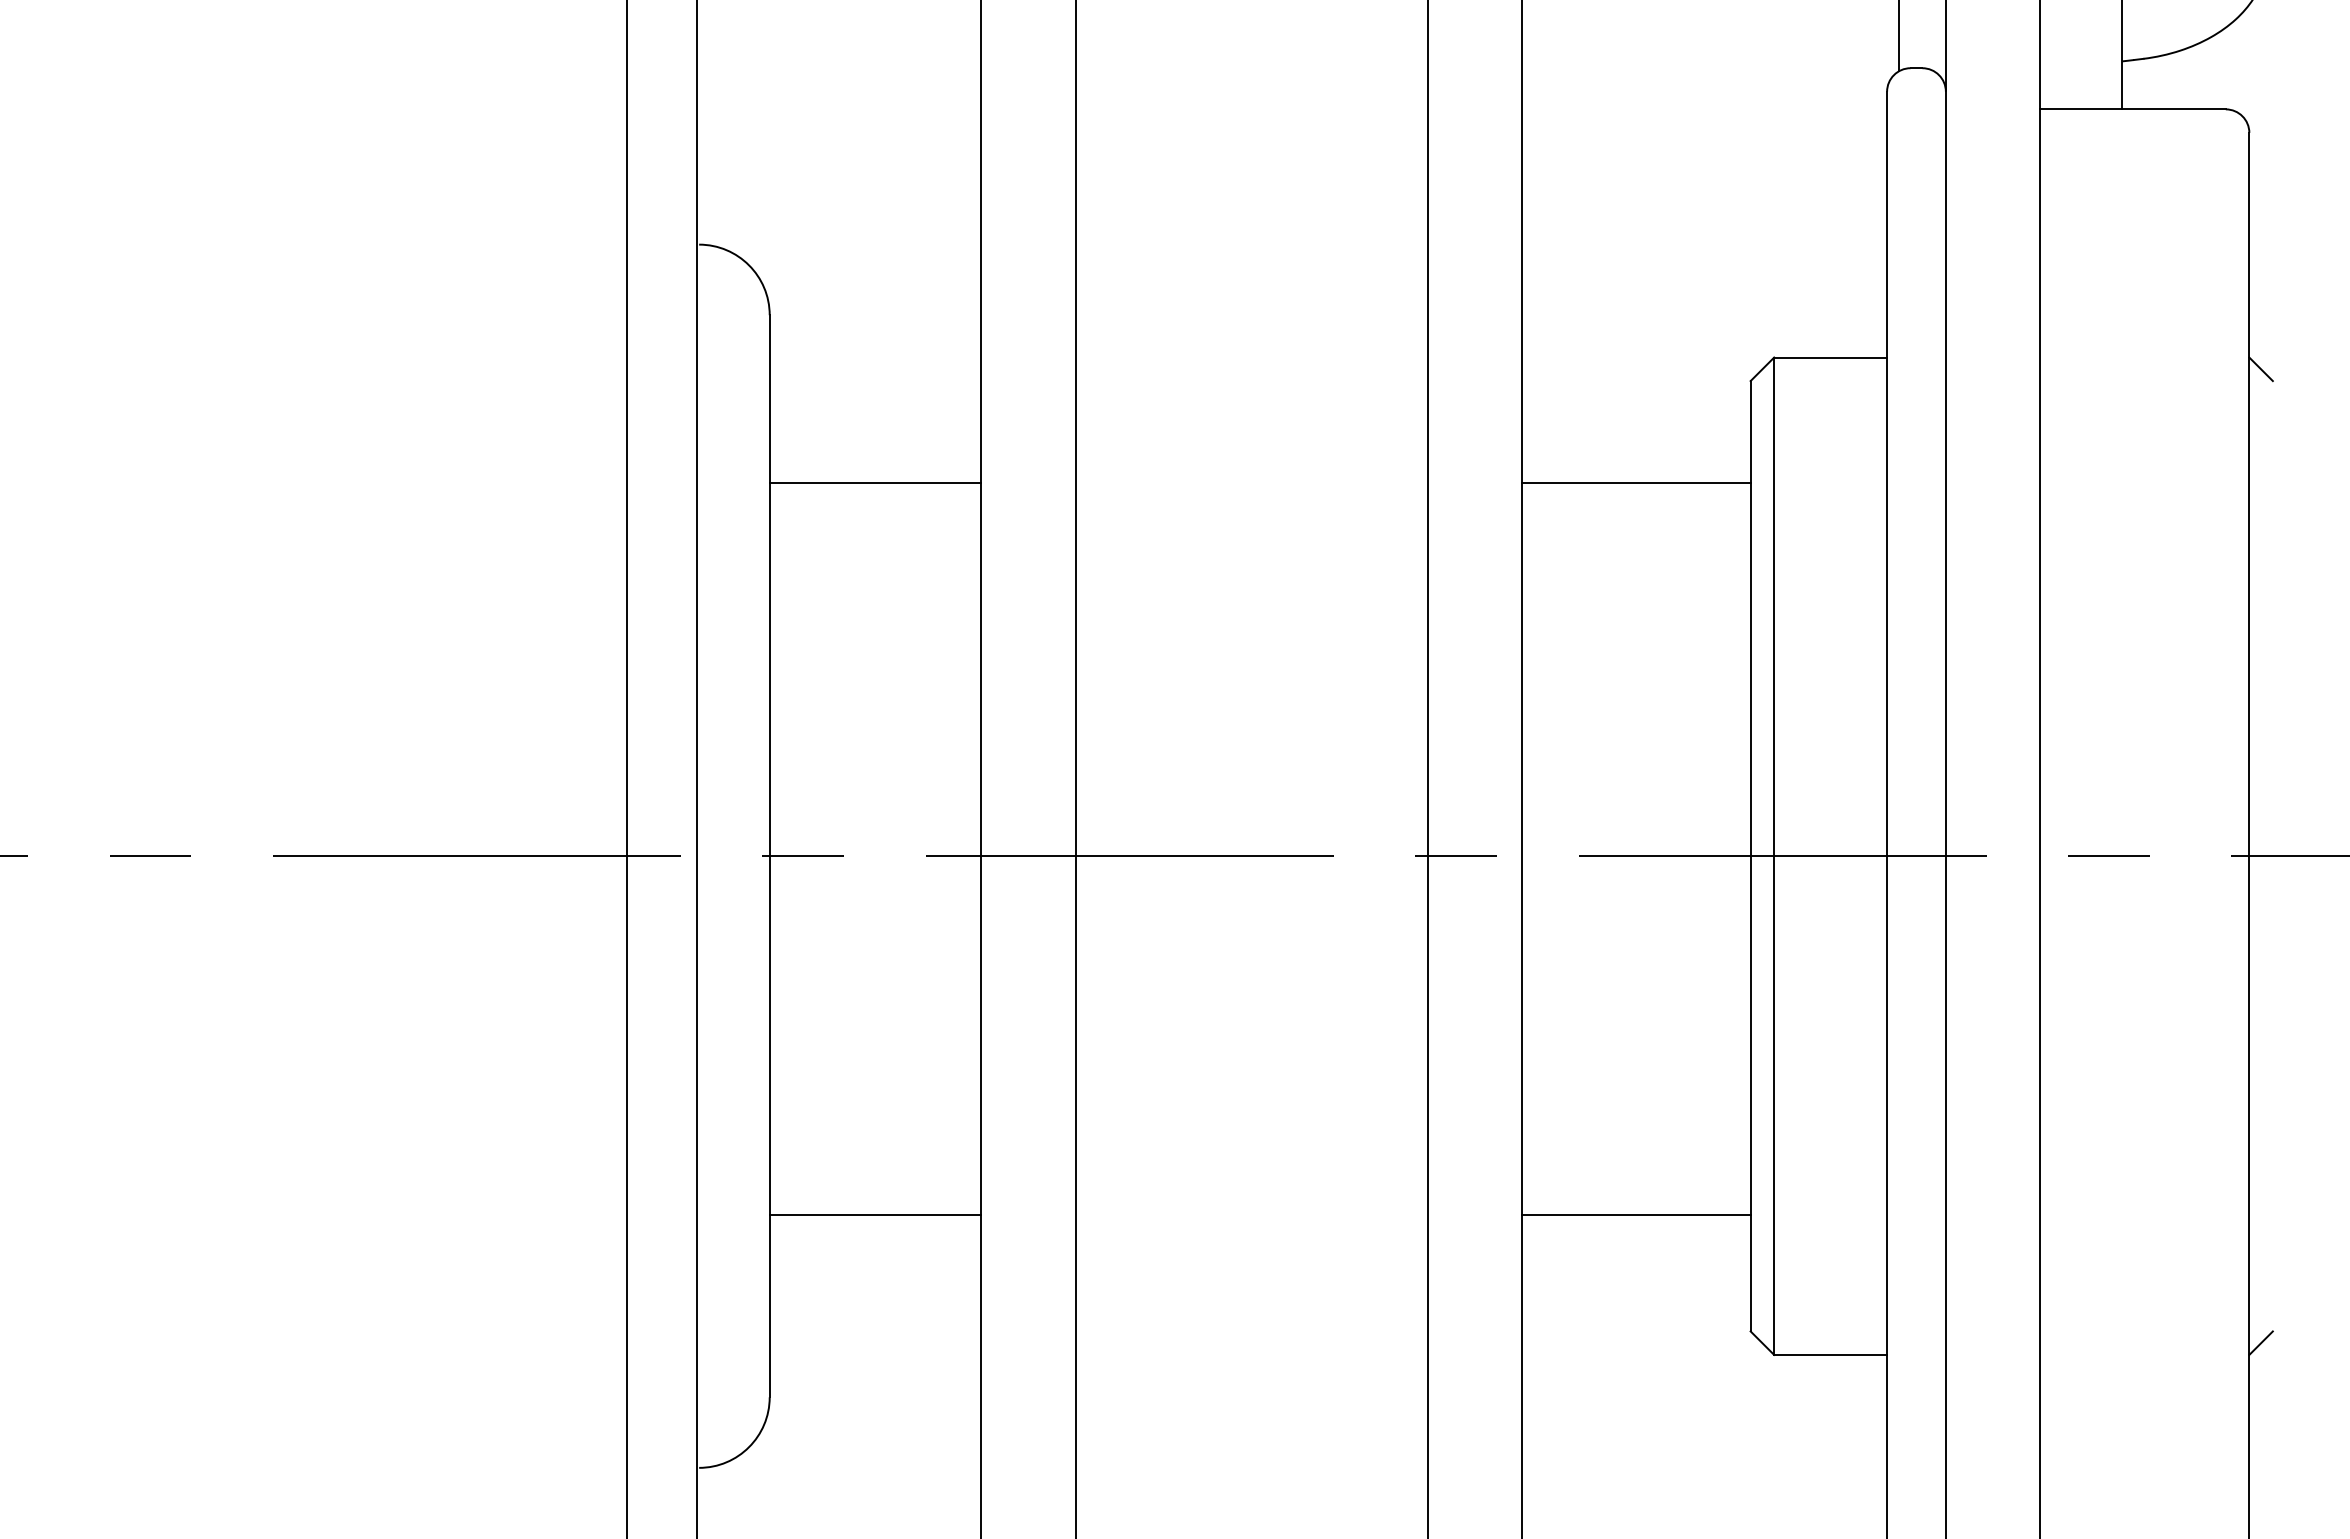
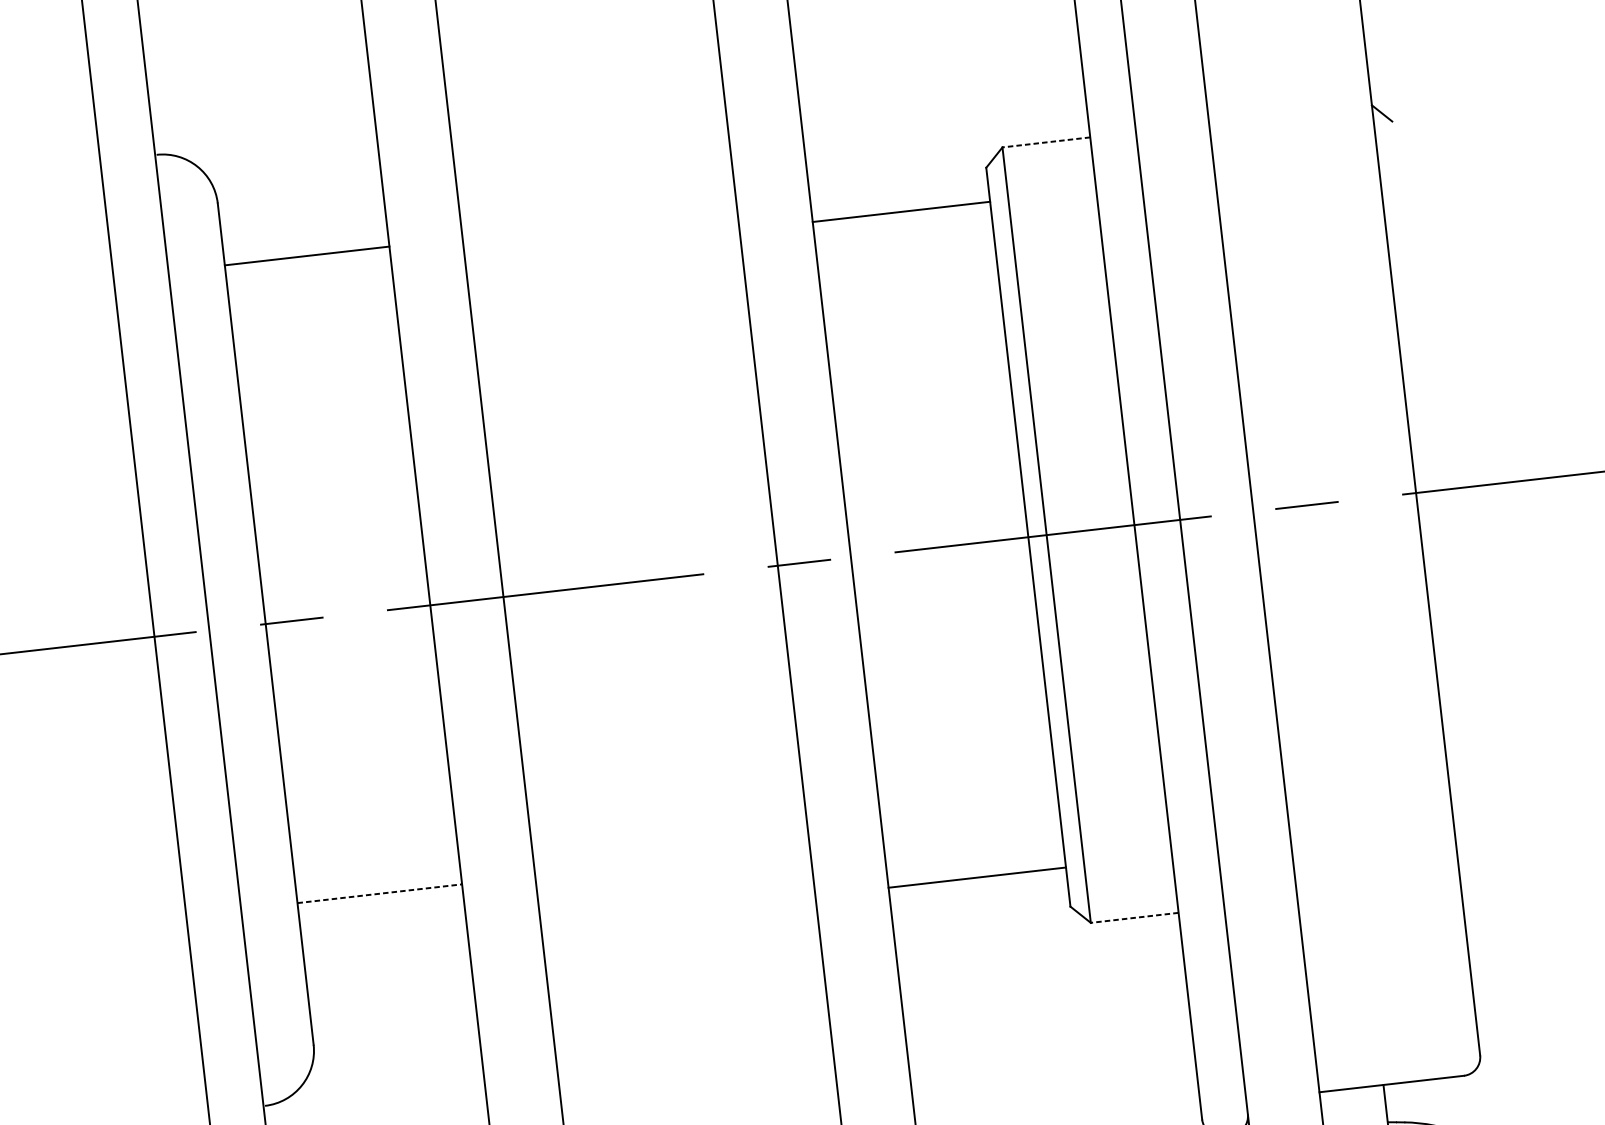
line: (1830, 357) -> (1046, 142), solid -> dashed
line: (875, 482) -> (307, 255), moved
line: (1636, 482) -> (901, 211), moved
line: (875, 1215) -> (379, 894), solid -> dashed
line: (1636, 1215) -> (977, 877), moved
line: (2260, 1342) -> (1467, 870), removed
line: (1830, 1354) -> (1134, 917), solid -> dashed

